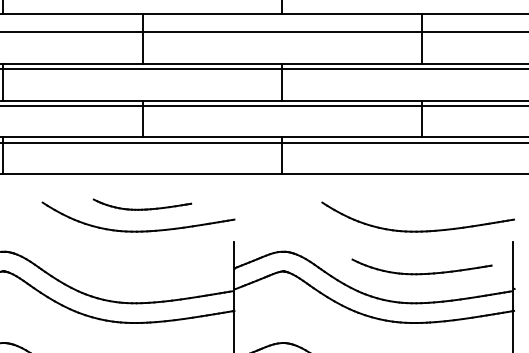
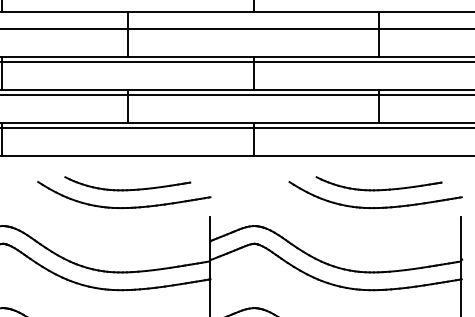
part: (142, 204) -> (127, 183), size x1.43
part: (421, 266) -> (378, 183), moved

